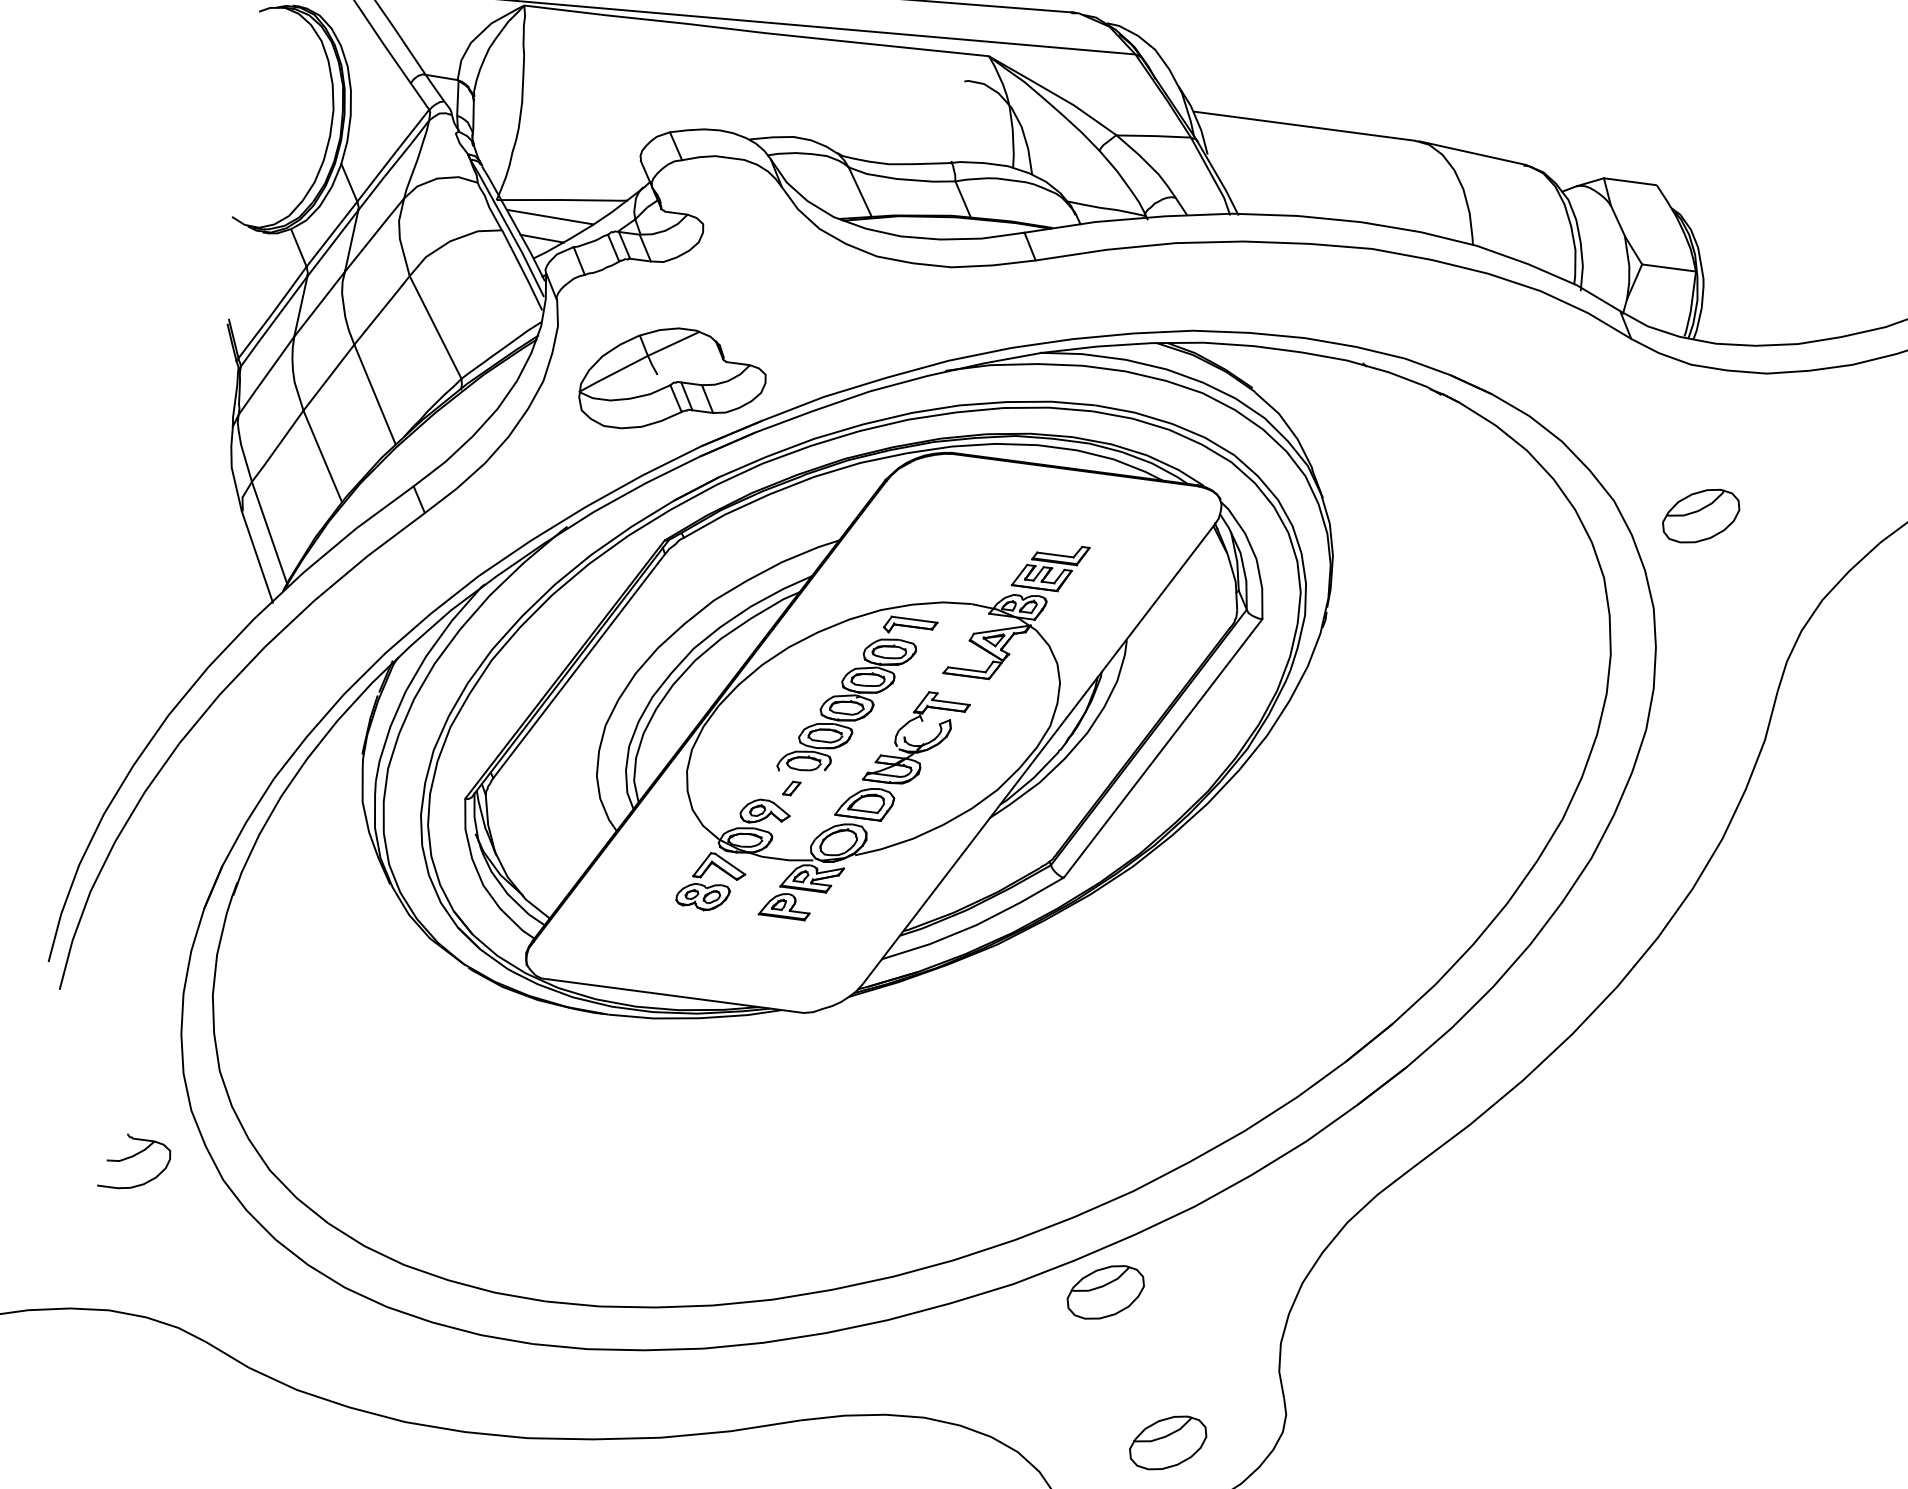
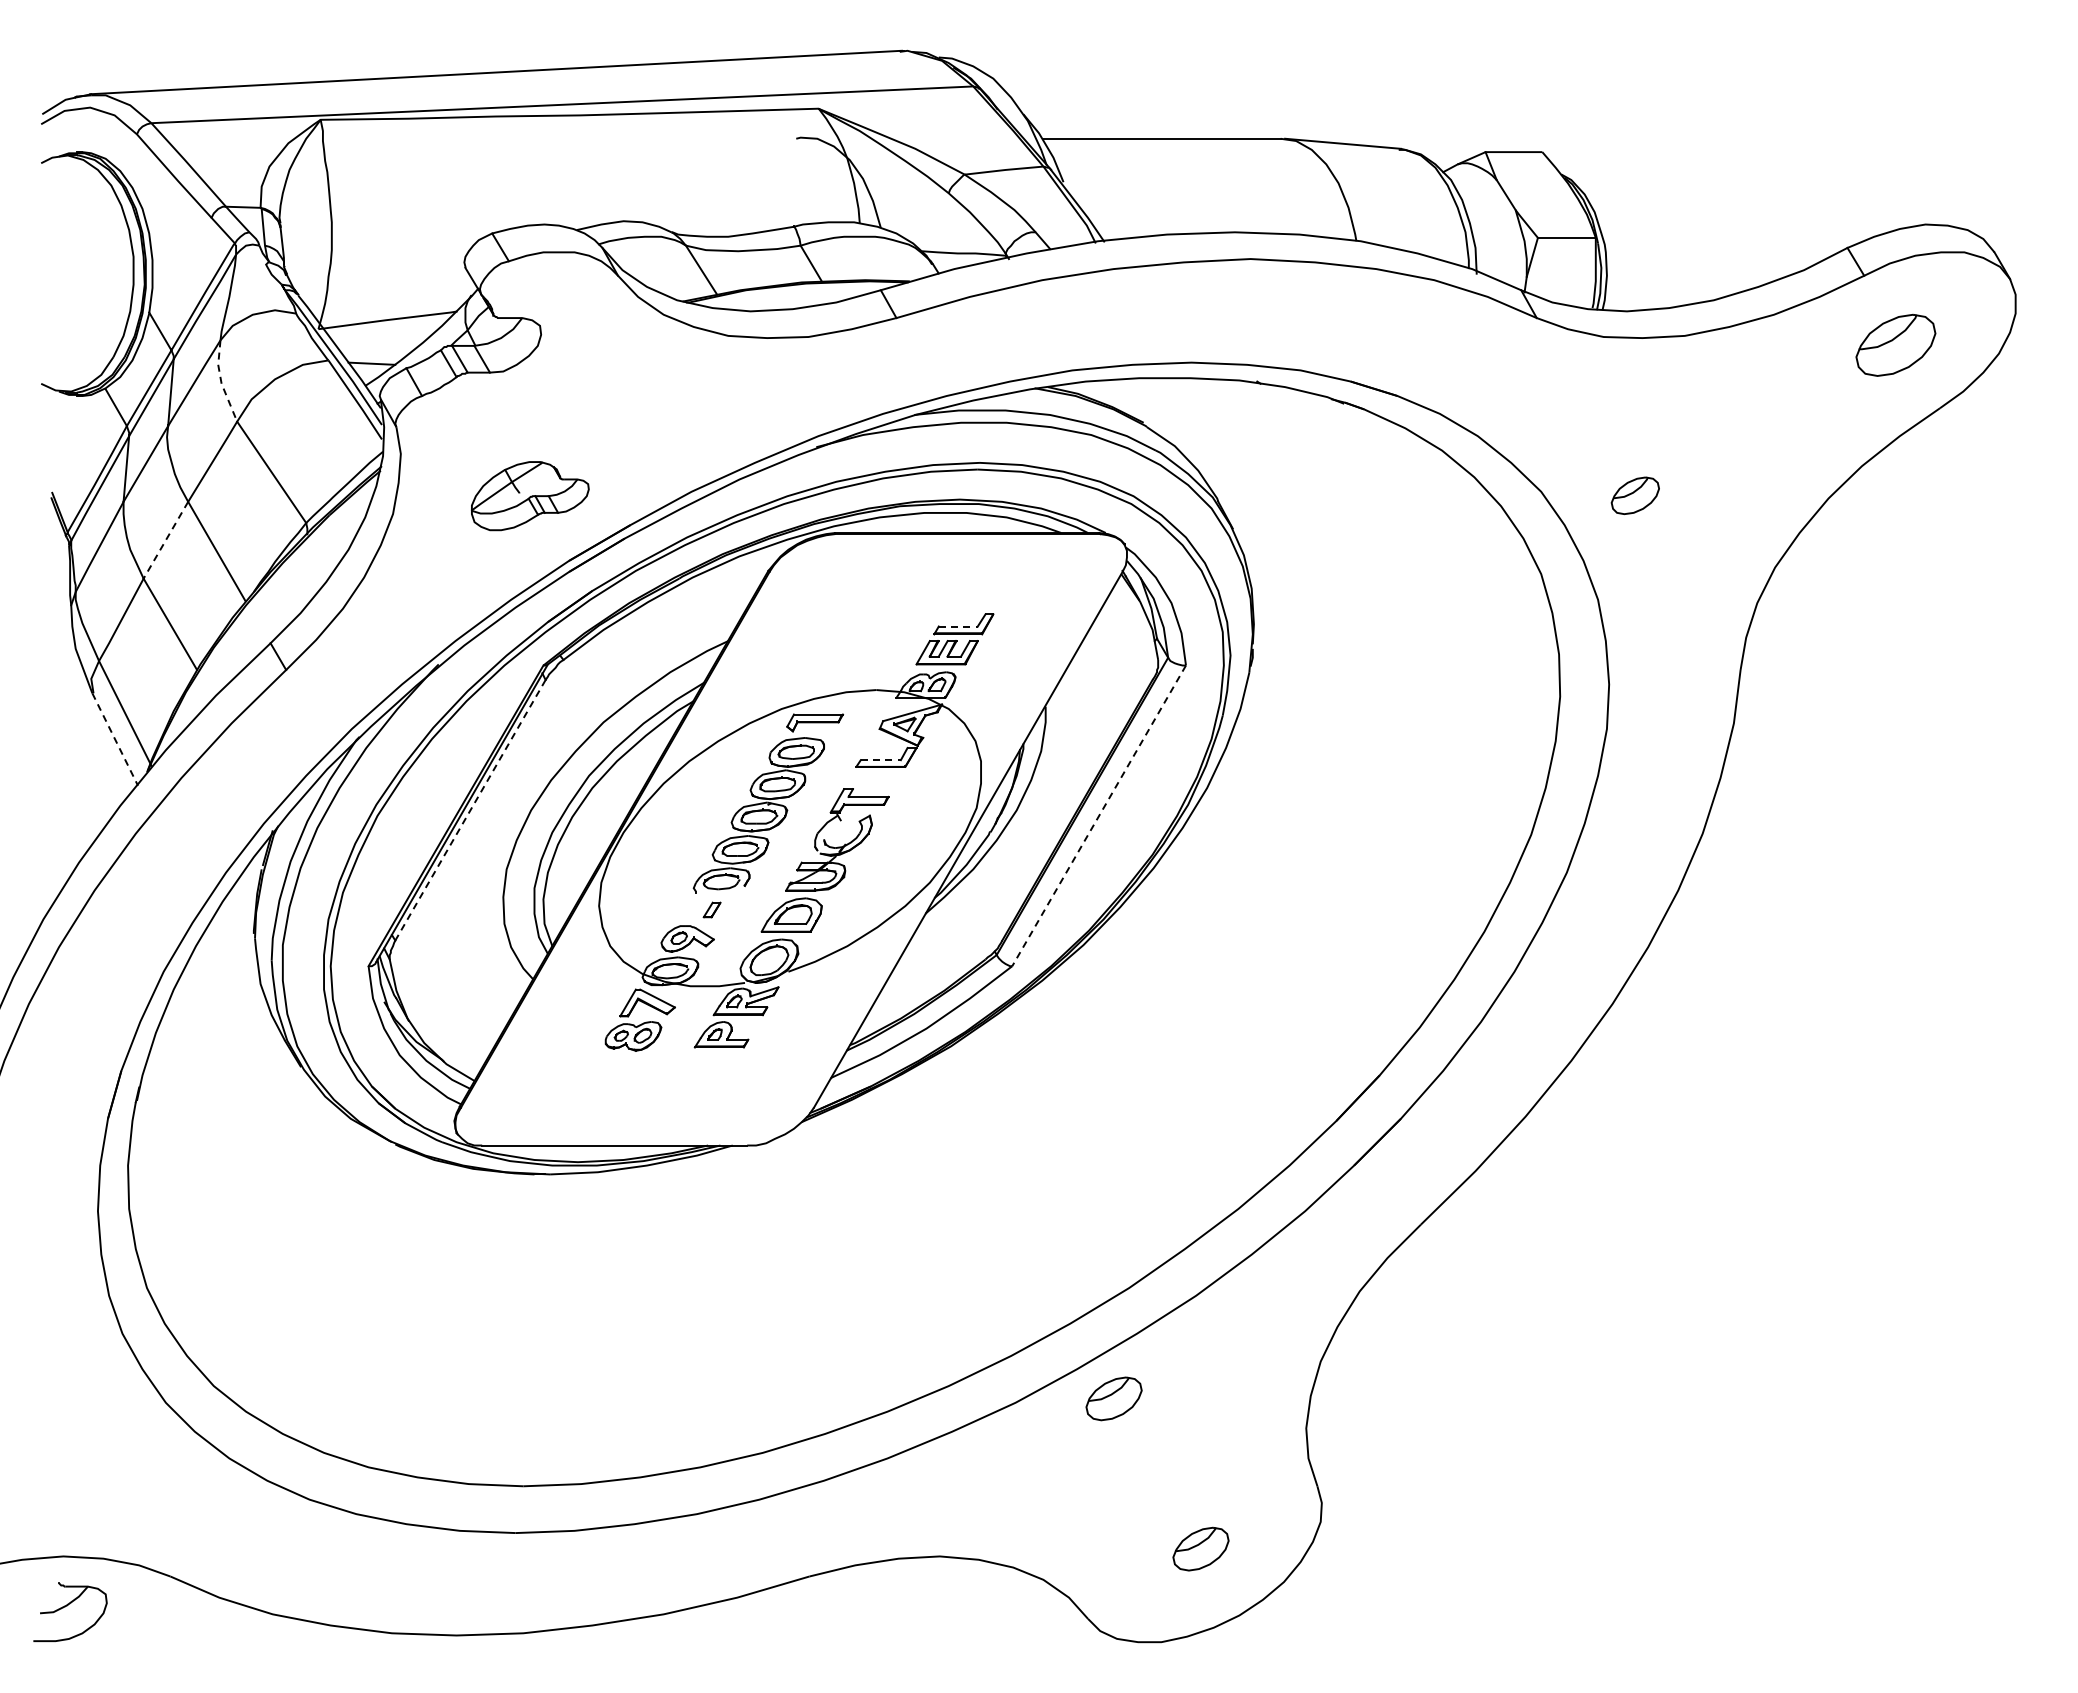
line: (550, 216) -> (377, 339), removed
line: (400, 236) -> (221, 381), solid -> dashed
line: (328, 377) -> (165, 540), solid -> dashed
part: (672, 380) -> (529, 495), size x0.6
part: (1701, 516) -> (1635, 495), size x0.6
line: (1055, 554) -> (958, 626), solid -> dashed
line: (257, 556) -> (115, 739), solid -> dashed
line: (579, 666) -> (470, 810), solid -> dashed
line: (967, 670) -> (881, 760), solid -> dashed
line: (1163, 748) -> (1099, 815), solid -> dashed
part: (135, 1162) -> (70, 1611), moved
part: (1105, 1292) -> (1113, 1398), size x0.7
part: (1167, 1442) -> (1200, 1548), size x0.7

